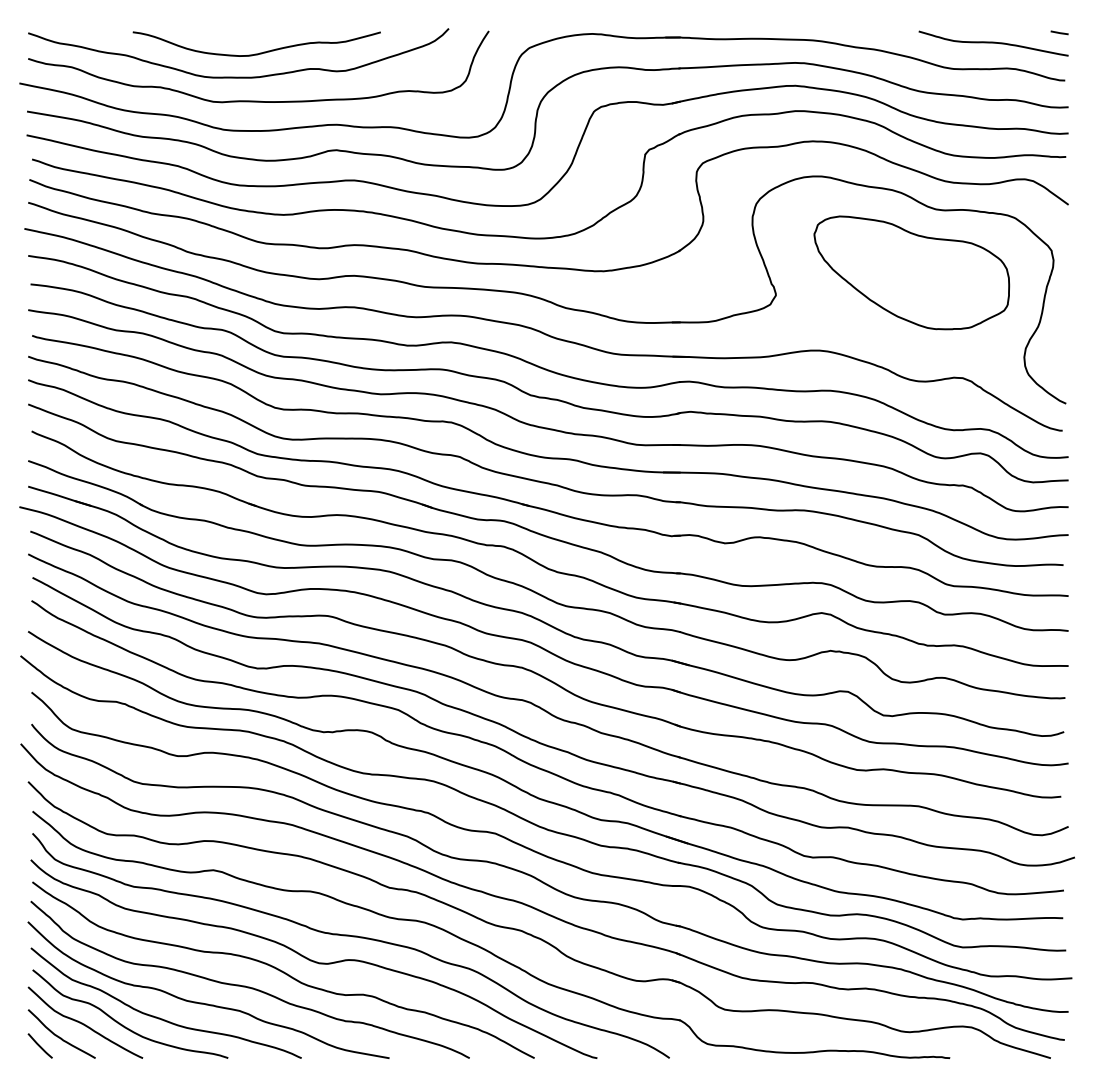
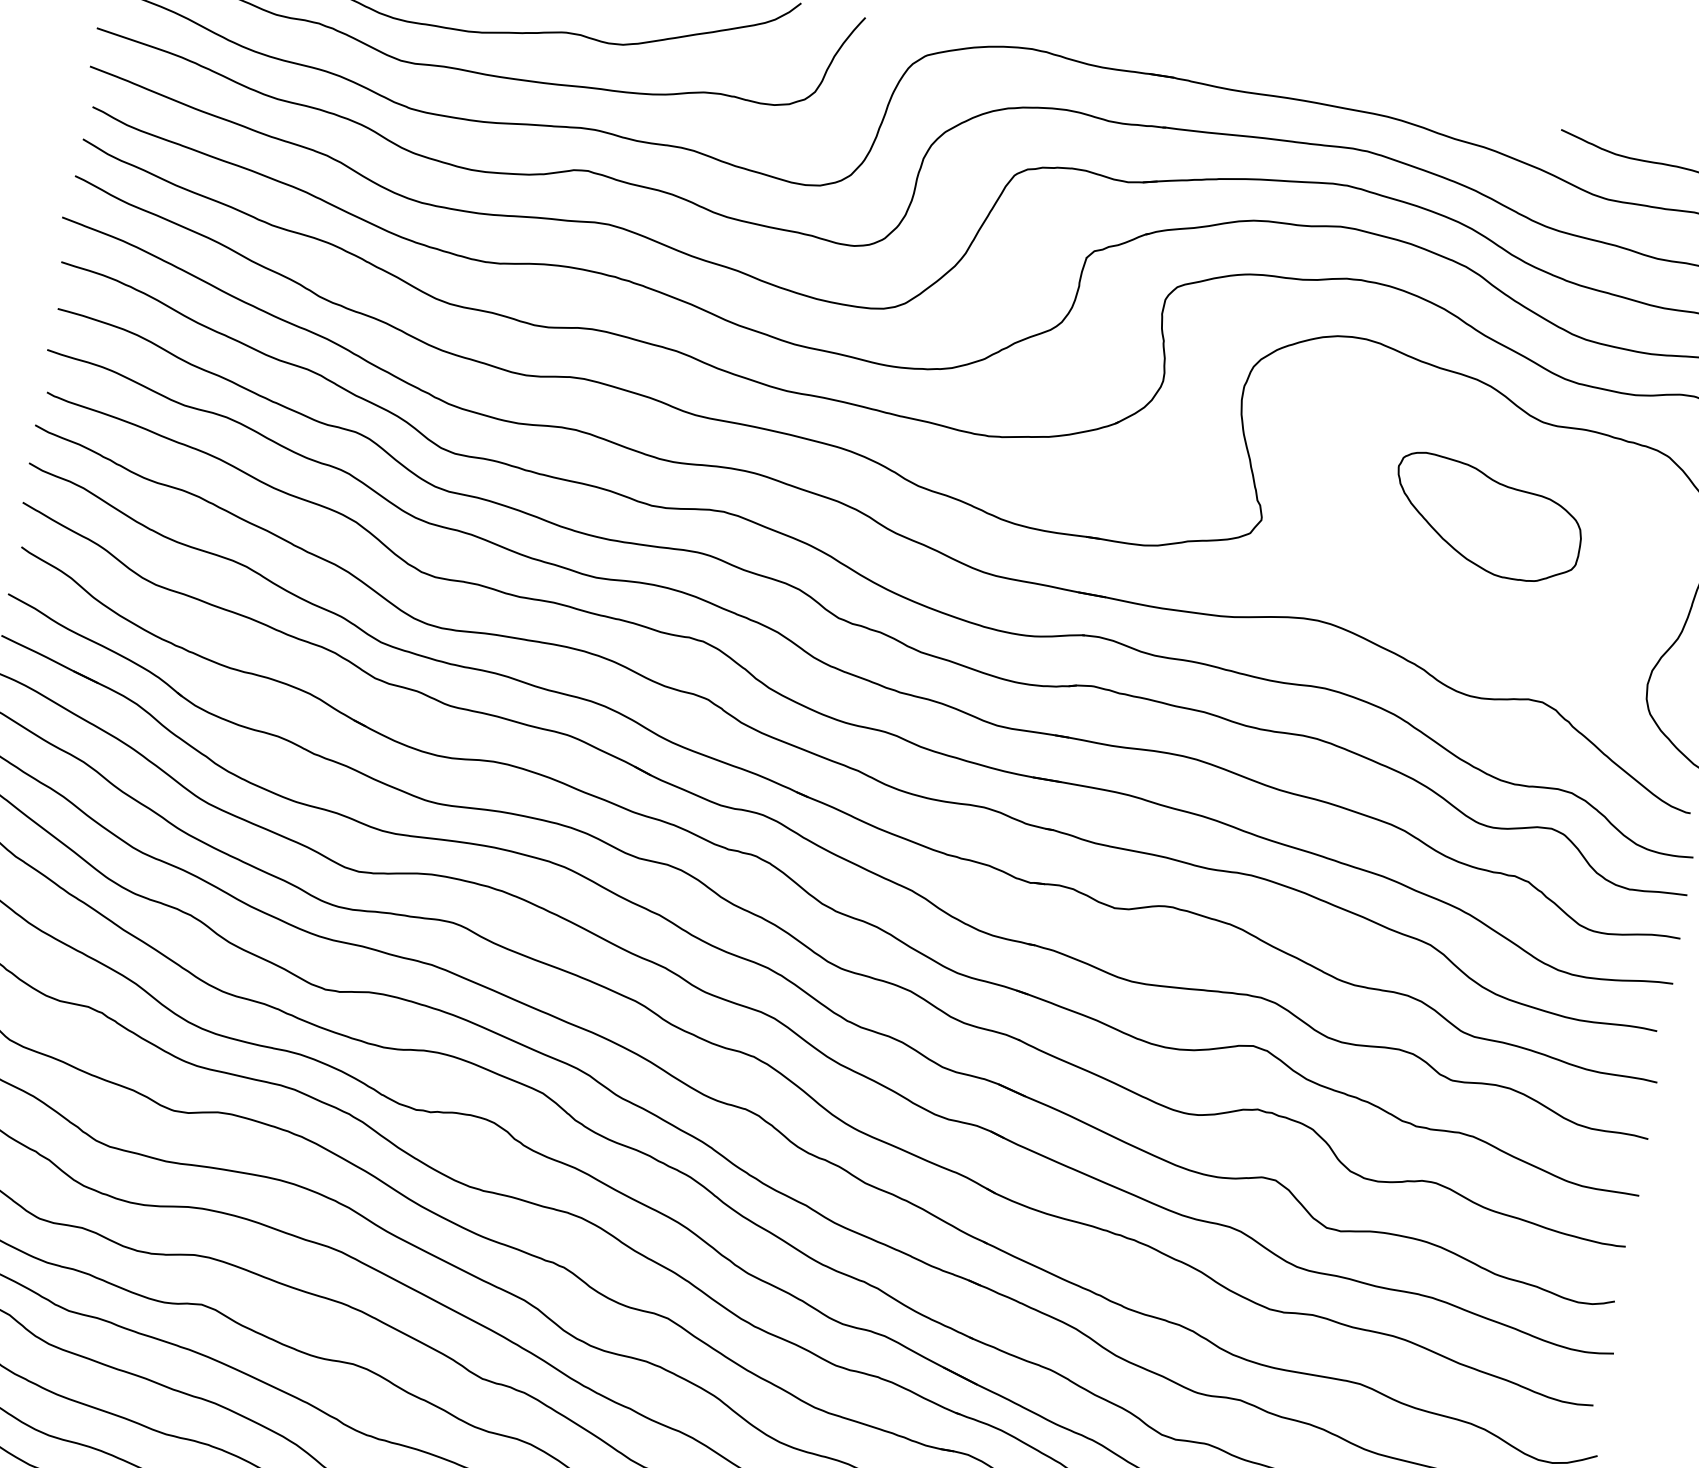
part: (911, 272) -> (1486, 518), size x0.6

